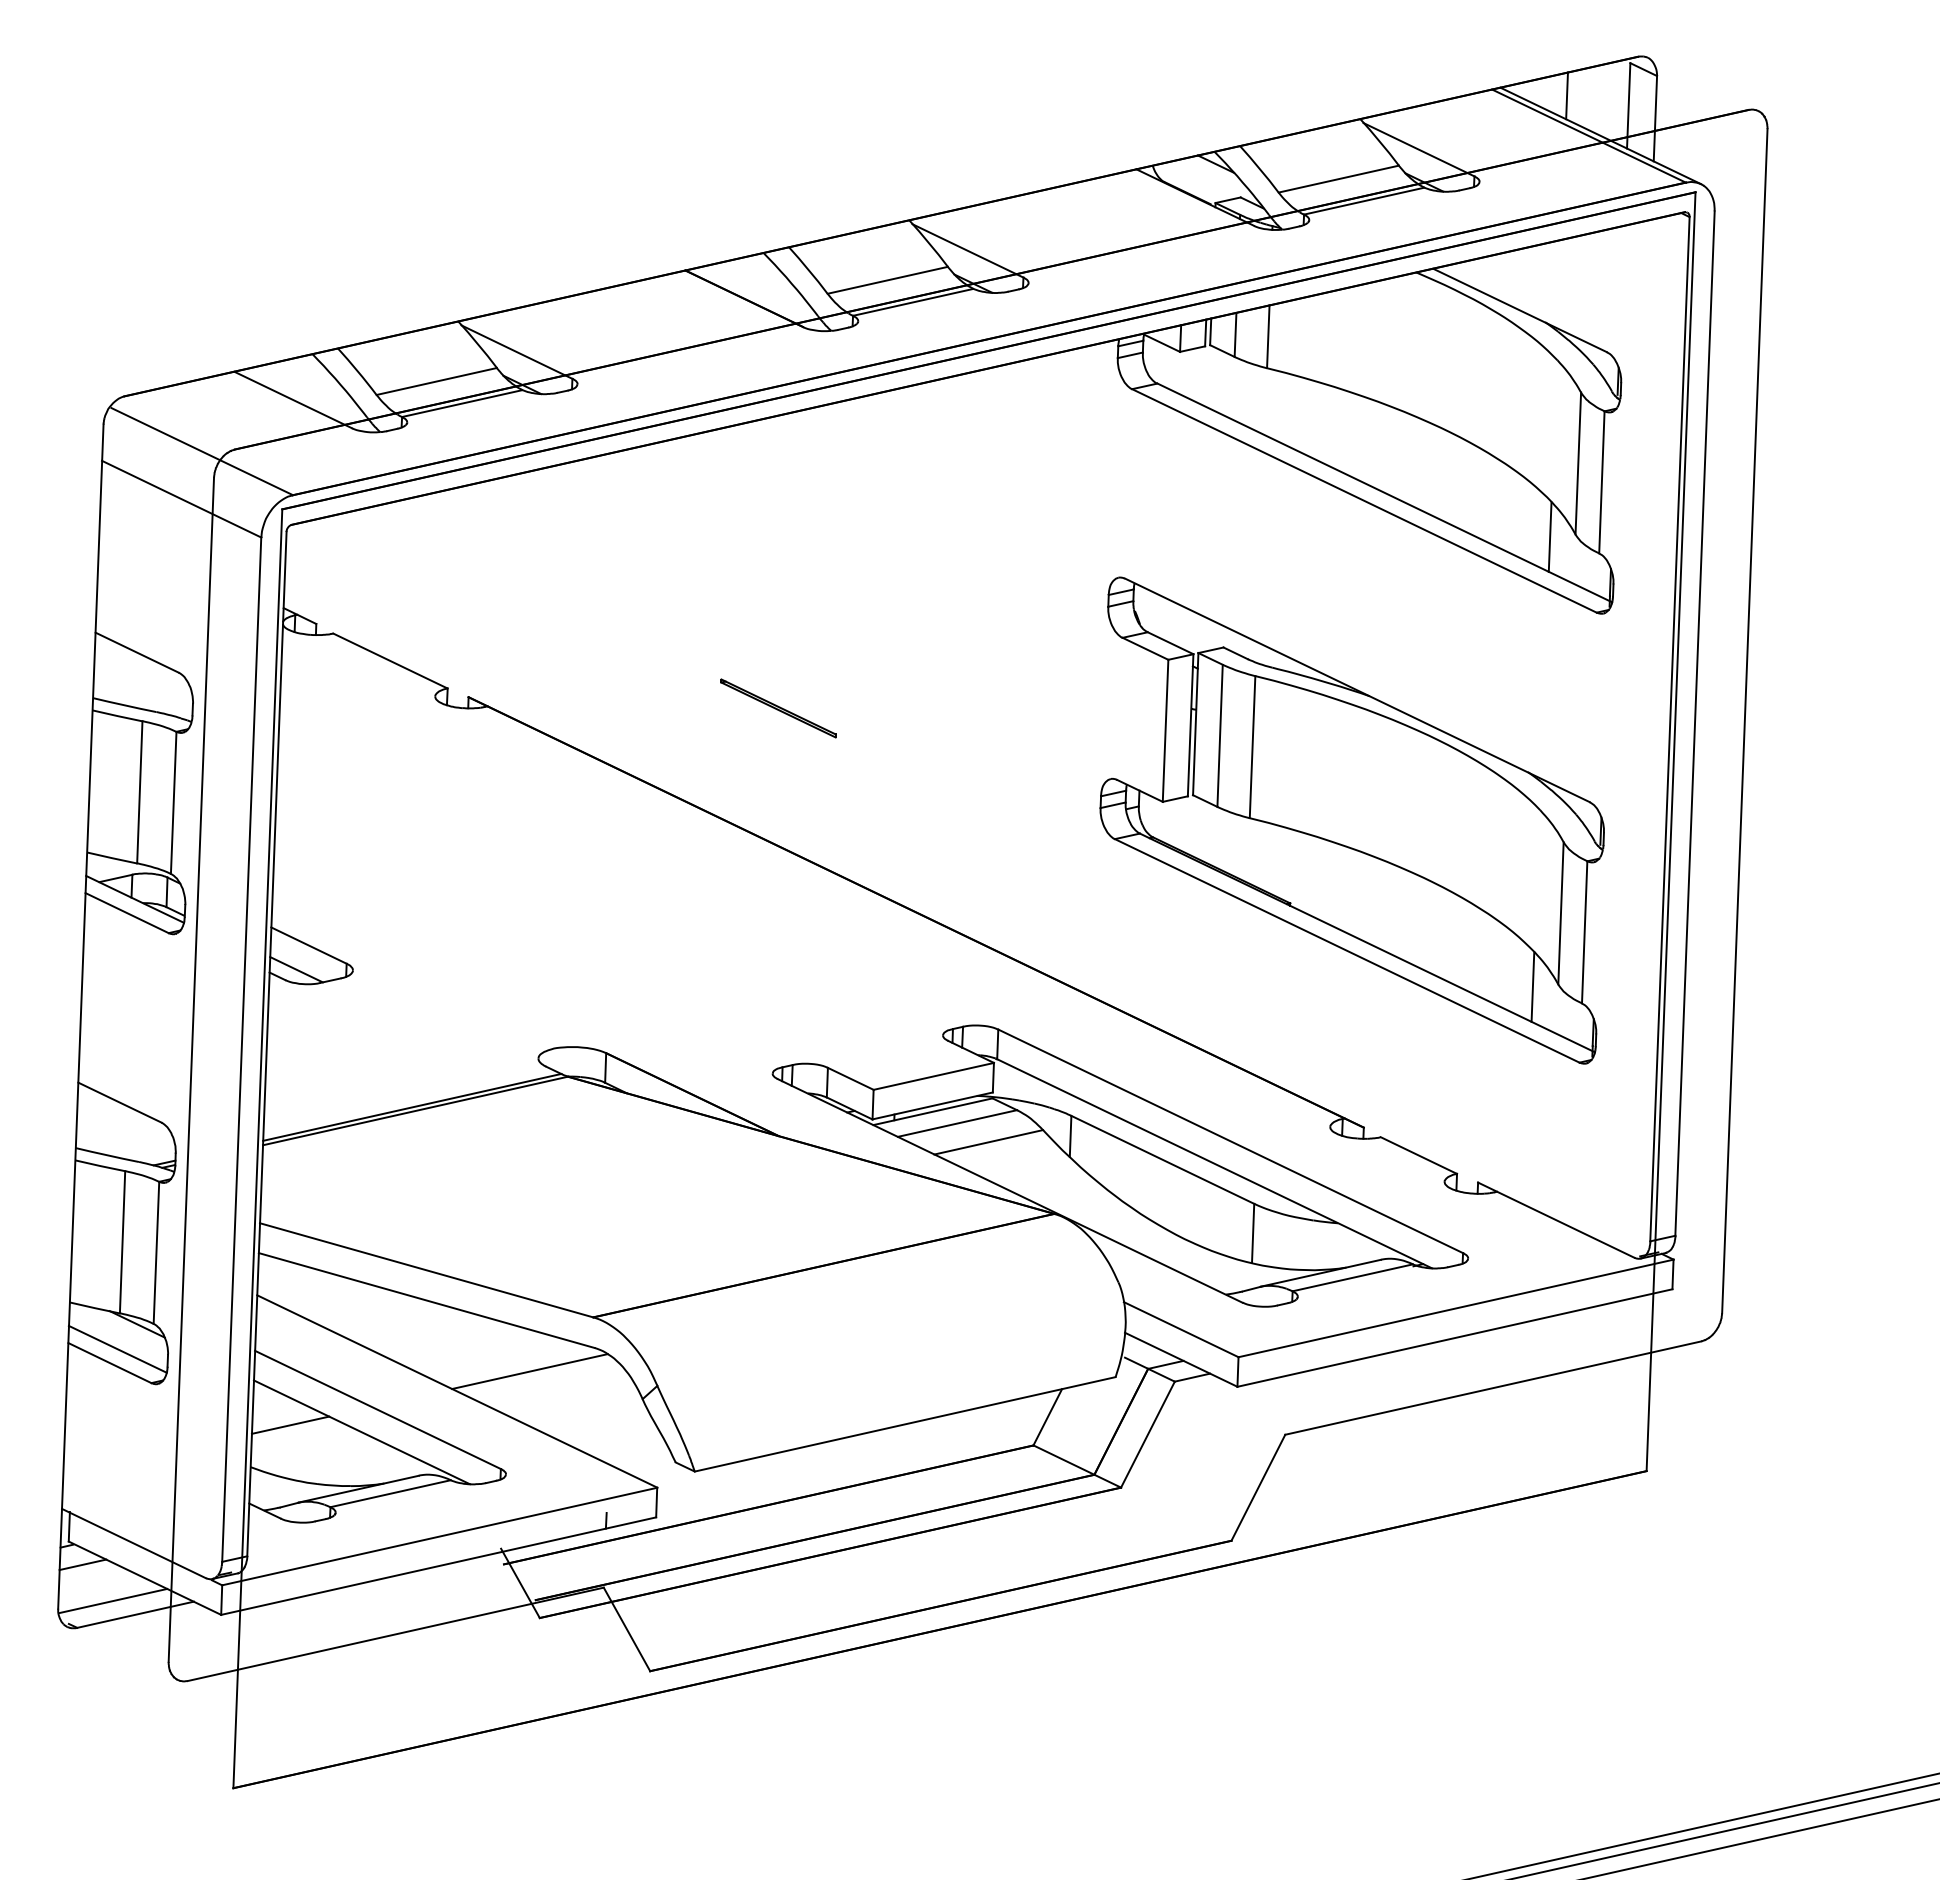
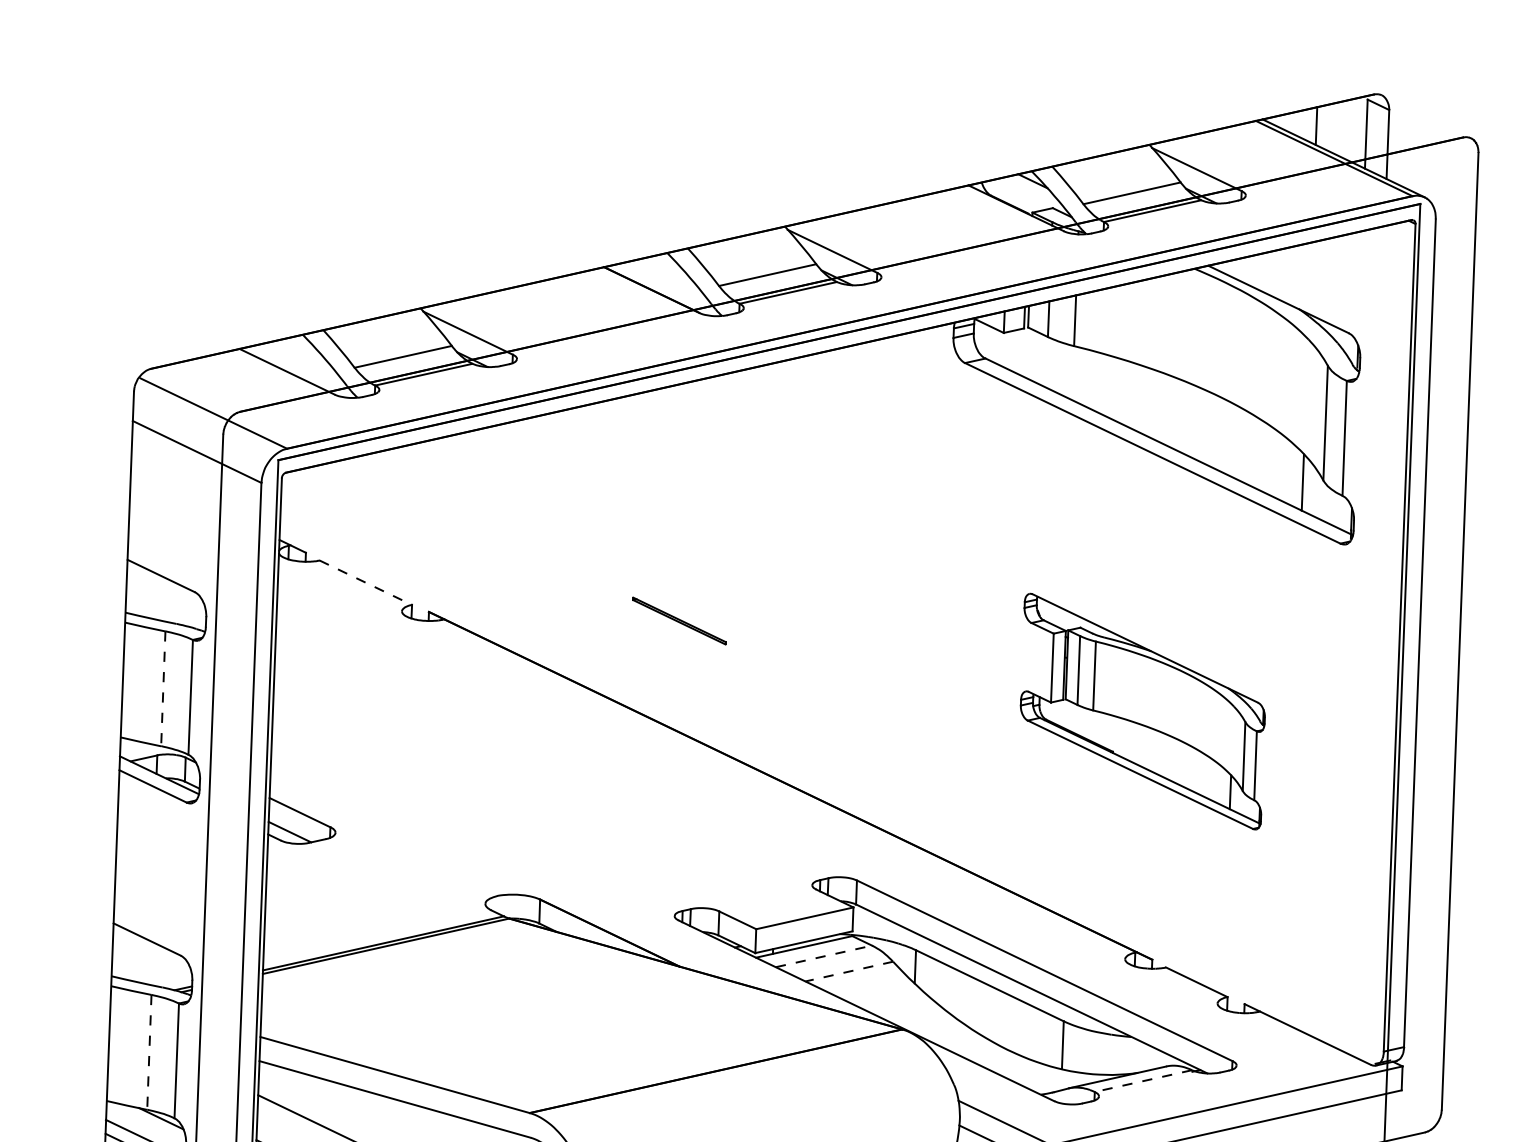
line: (390, 661) -> (365, 583), solid -> dashed
line: (139, 792) -> (163, 688), solid -> dashed
part: (1351, 820) -> (1142, 711), size x0.6
line: (957, 1123) -> (824, 956), solid -> dashed
line: (988, 1142) -> (849, 971), solid -> dashed
line: (122, 1242) -> (149, 1052), solid -> dashed
line: (1352, 1277) -> (1143, 1080), solid -> dashed

